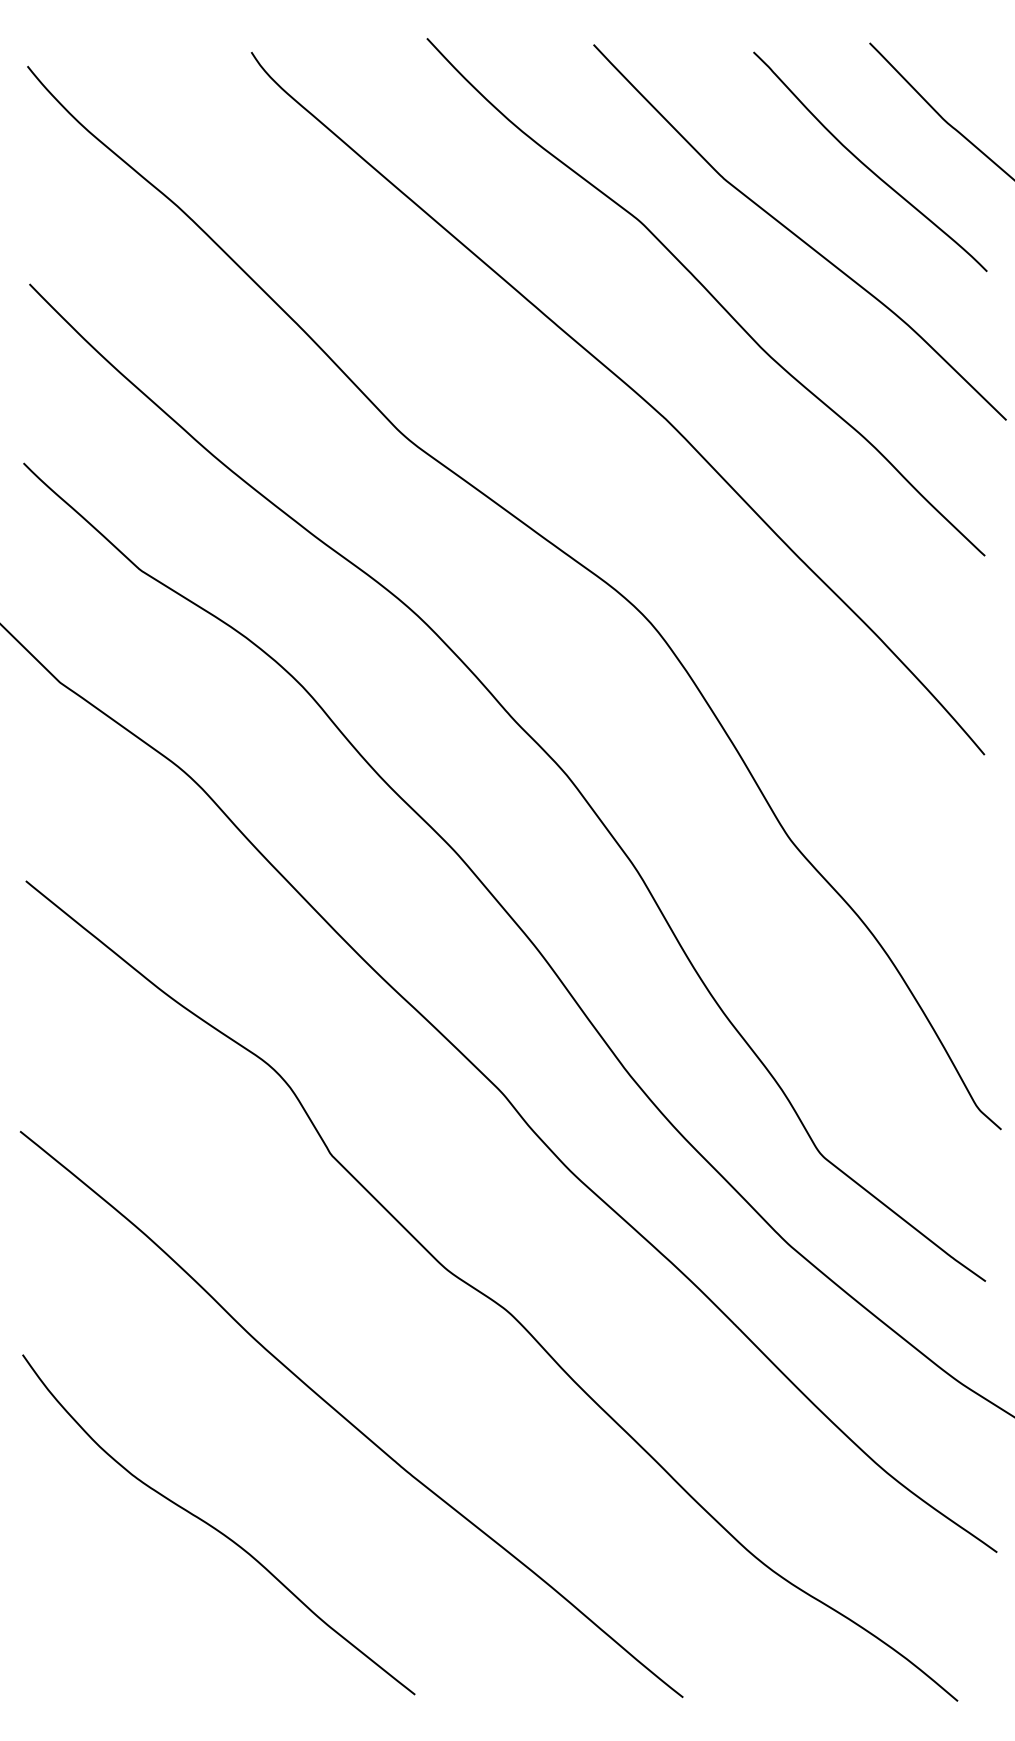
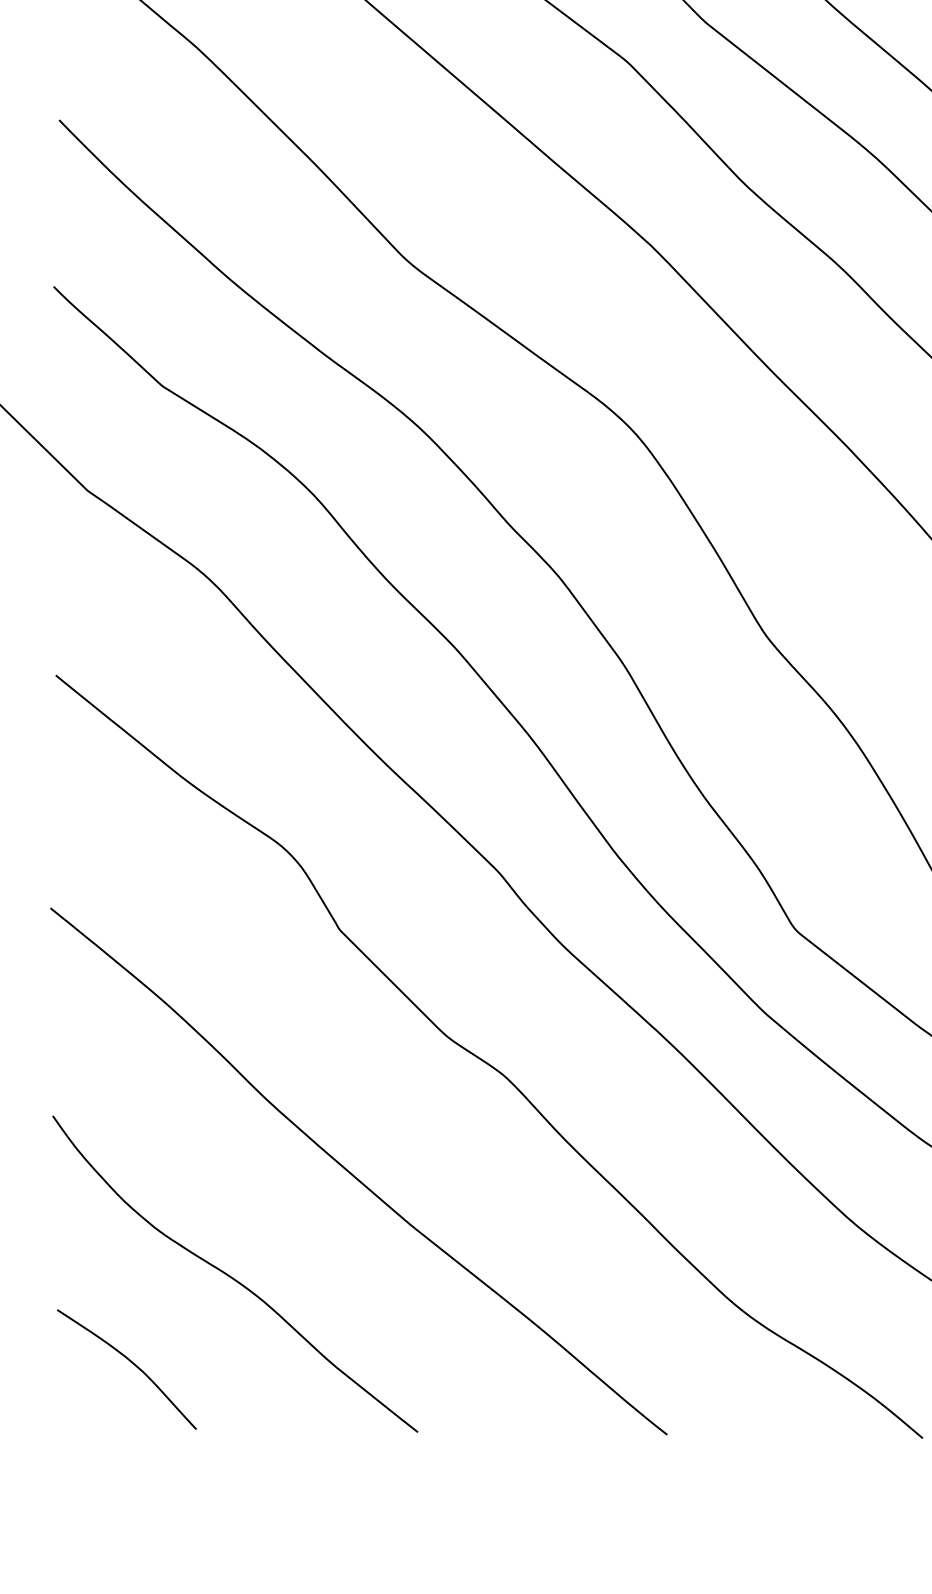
curve: (108, 1621) -> (132, 1364), added

